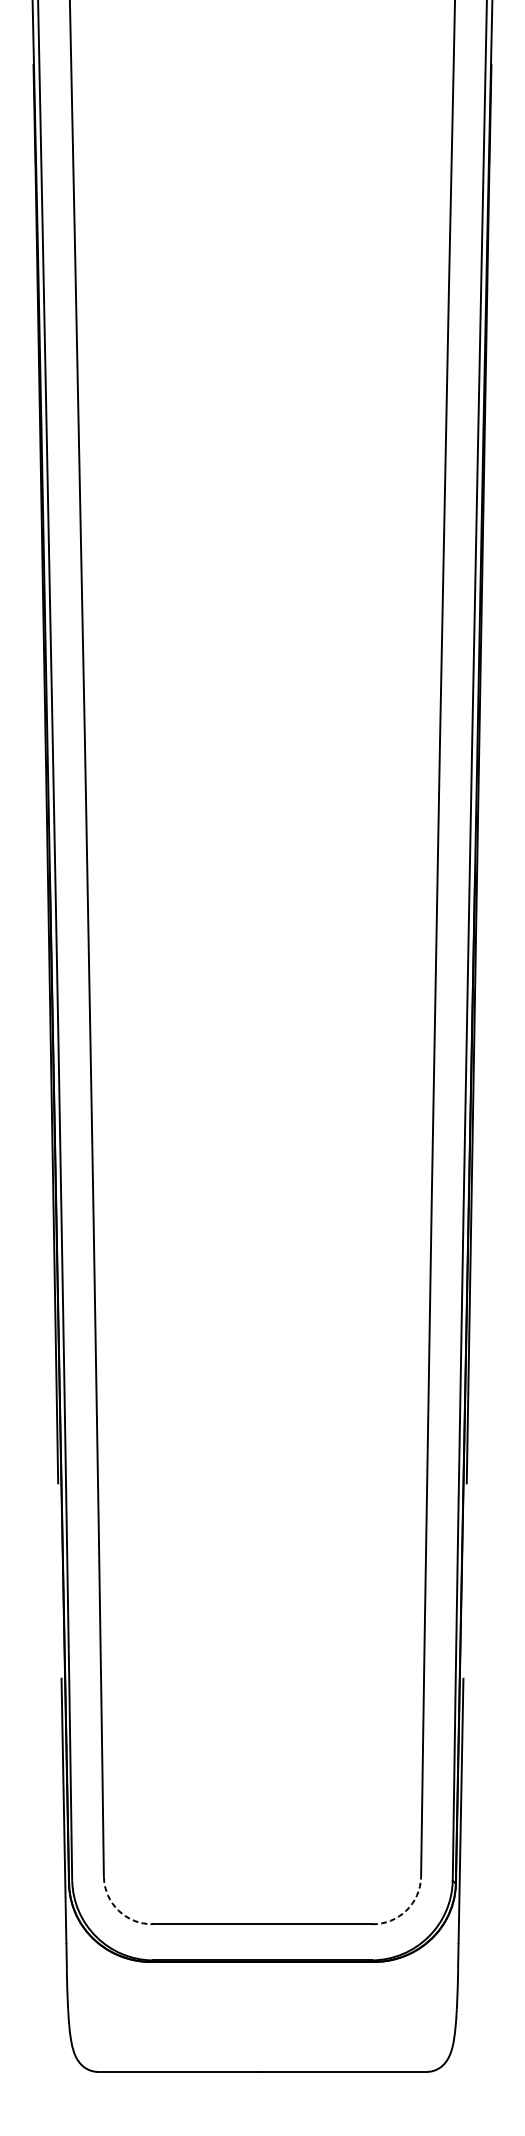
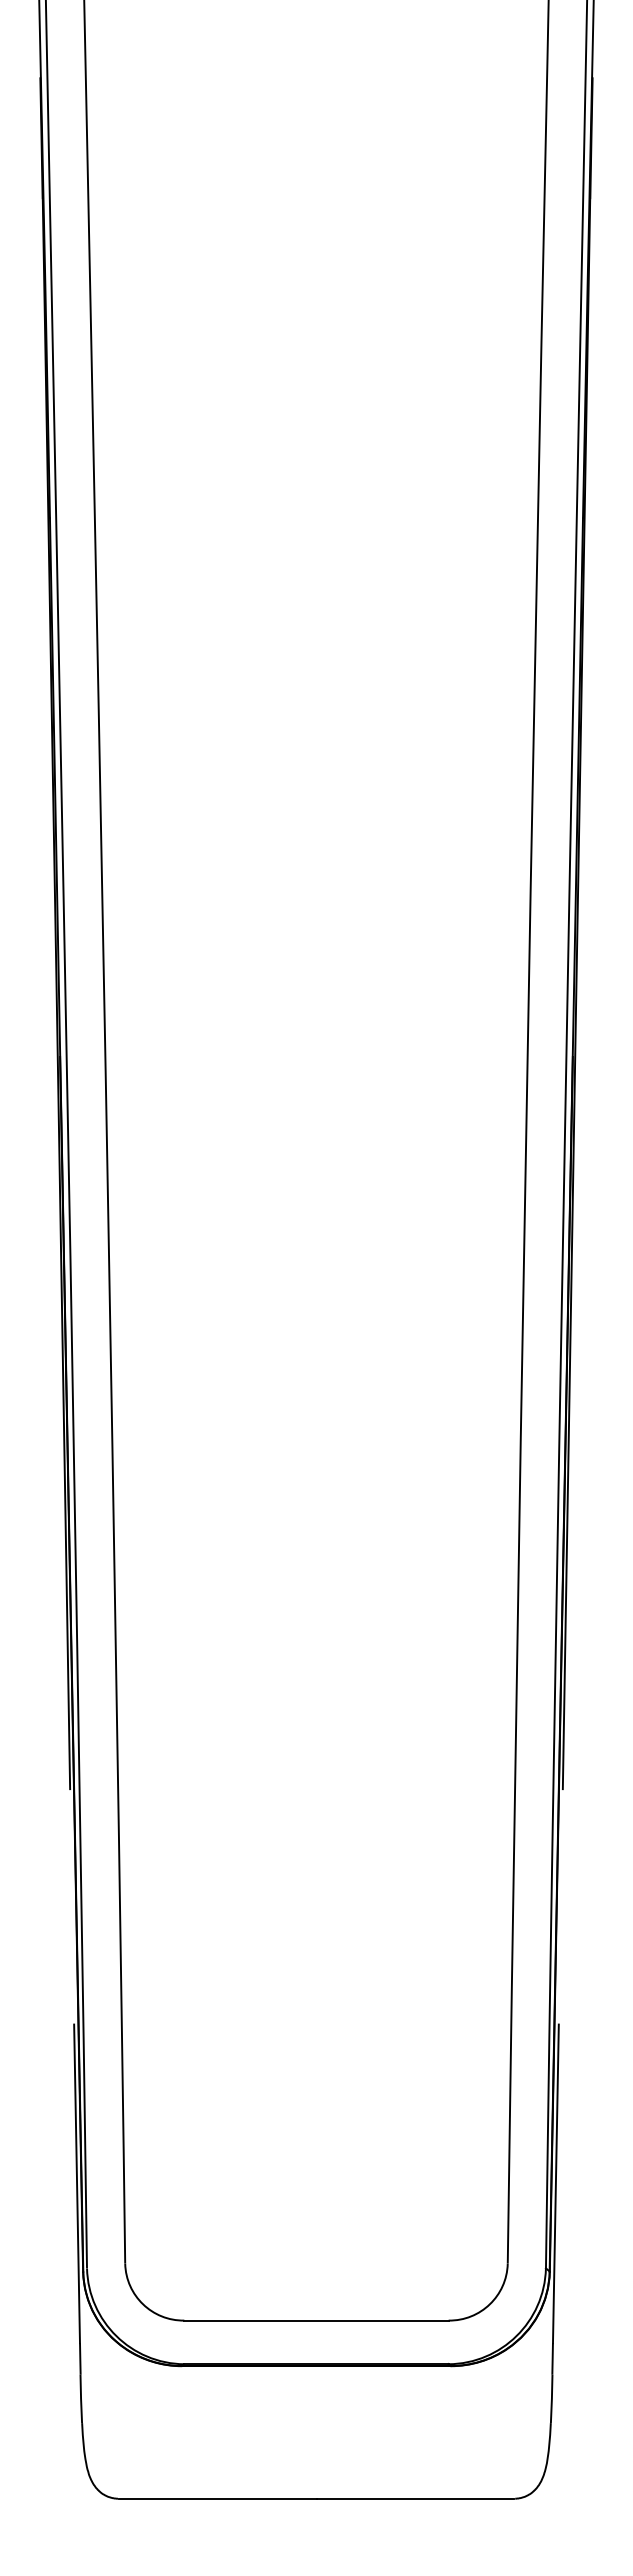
arc: (119, 1910) -> (143, 2304), dashed -> solid
arc: (405, 1910) -> (489, 2304), dashed -> solid

